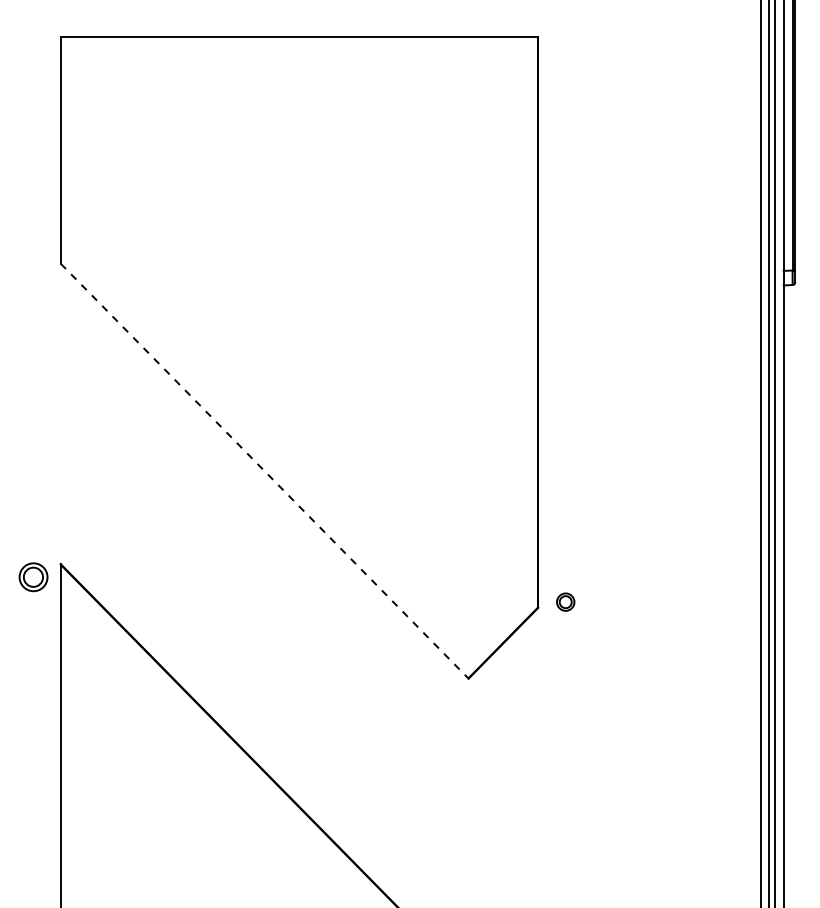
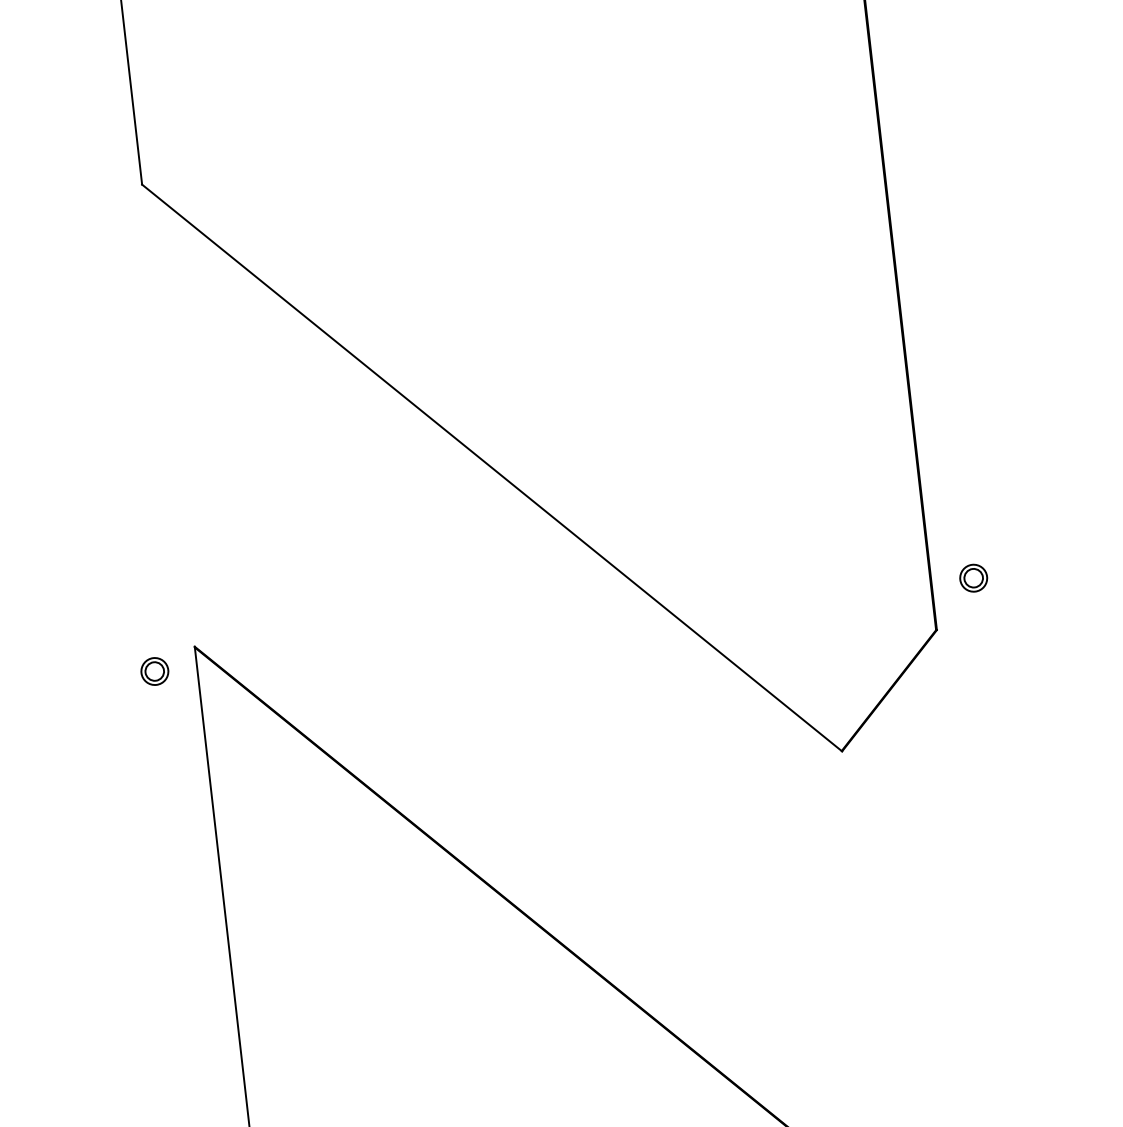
line: (264, 471) -> (491, 468), dashed -> solid
part: (32, 576) -> (153, 670), size x0.62
part: (565, 601) -> (973, 577), moved

